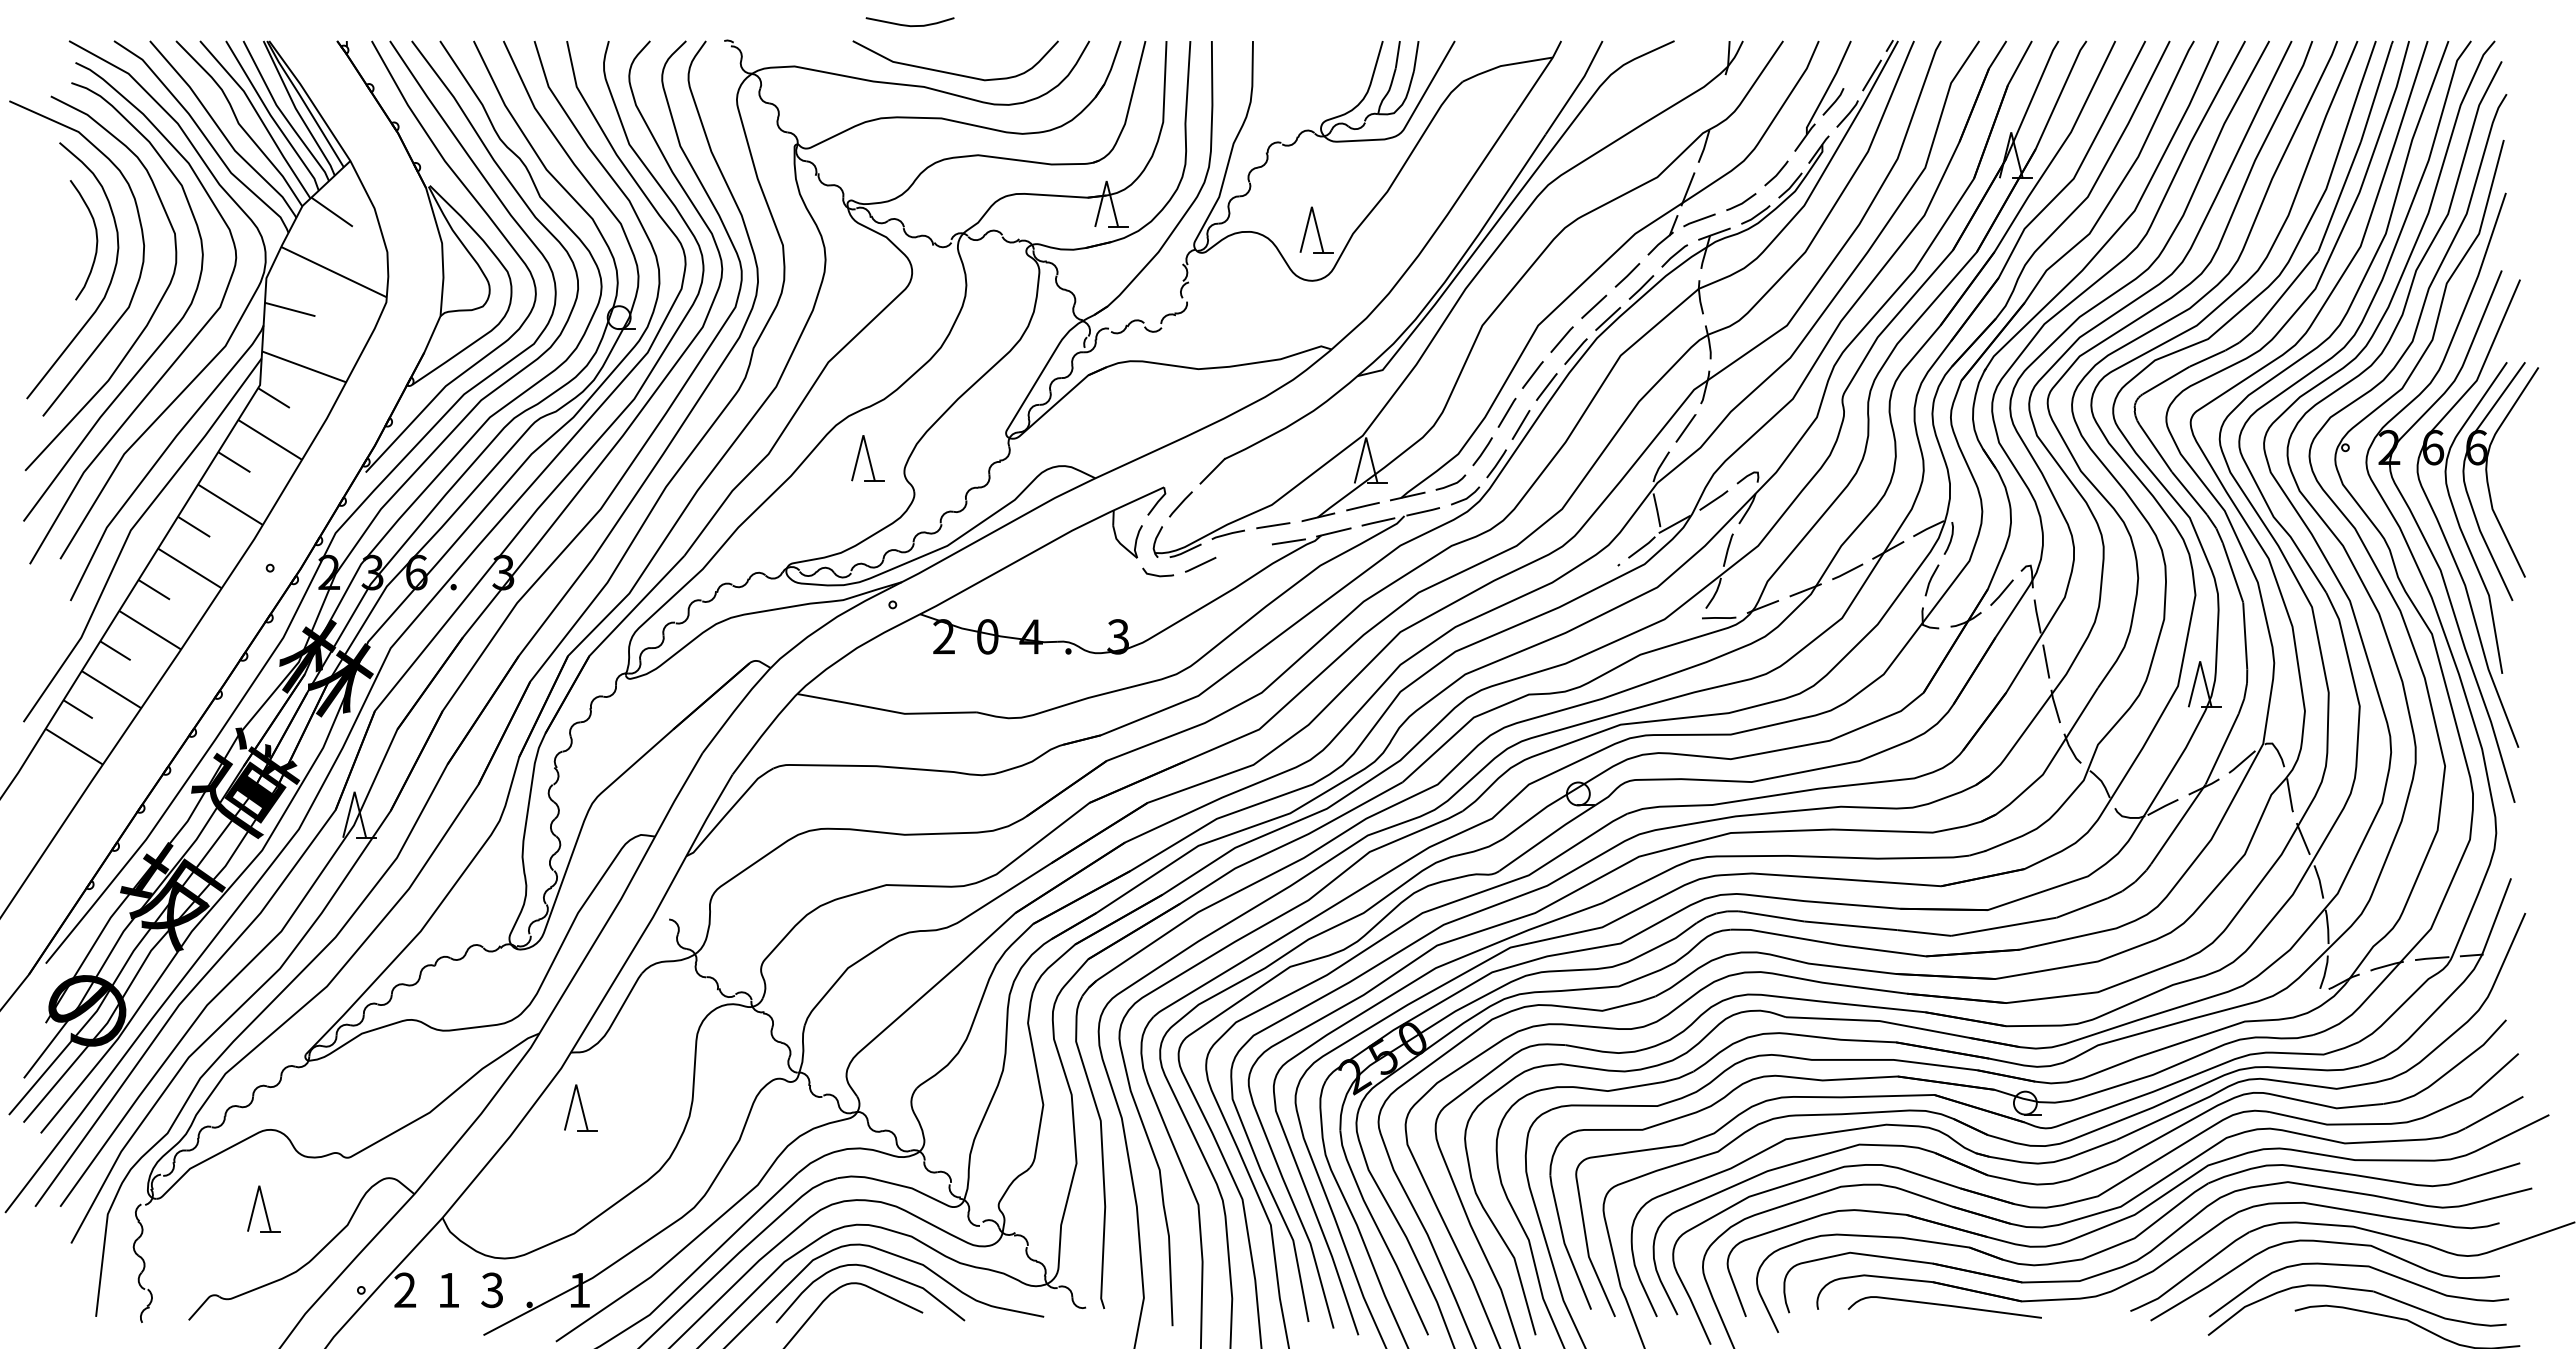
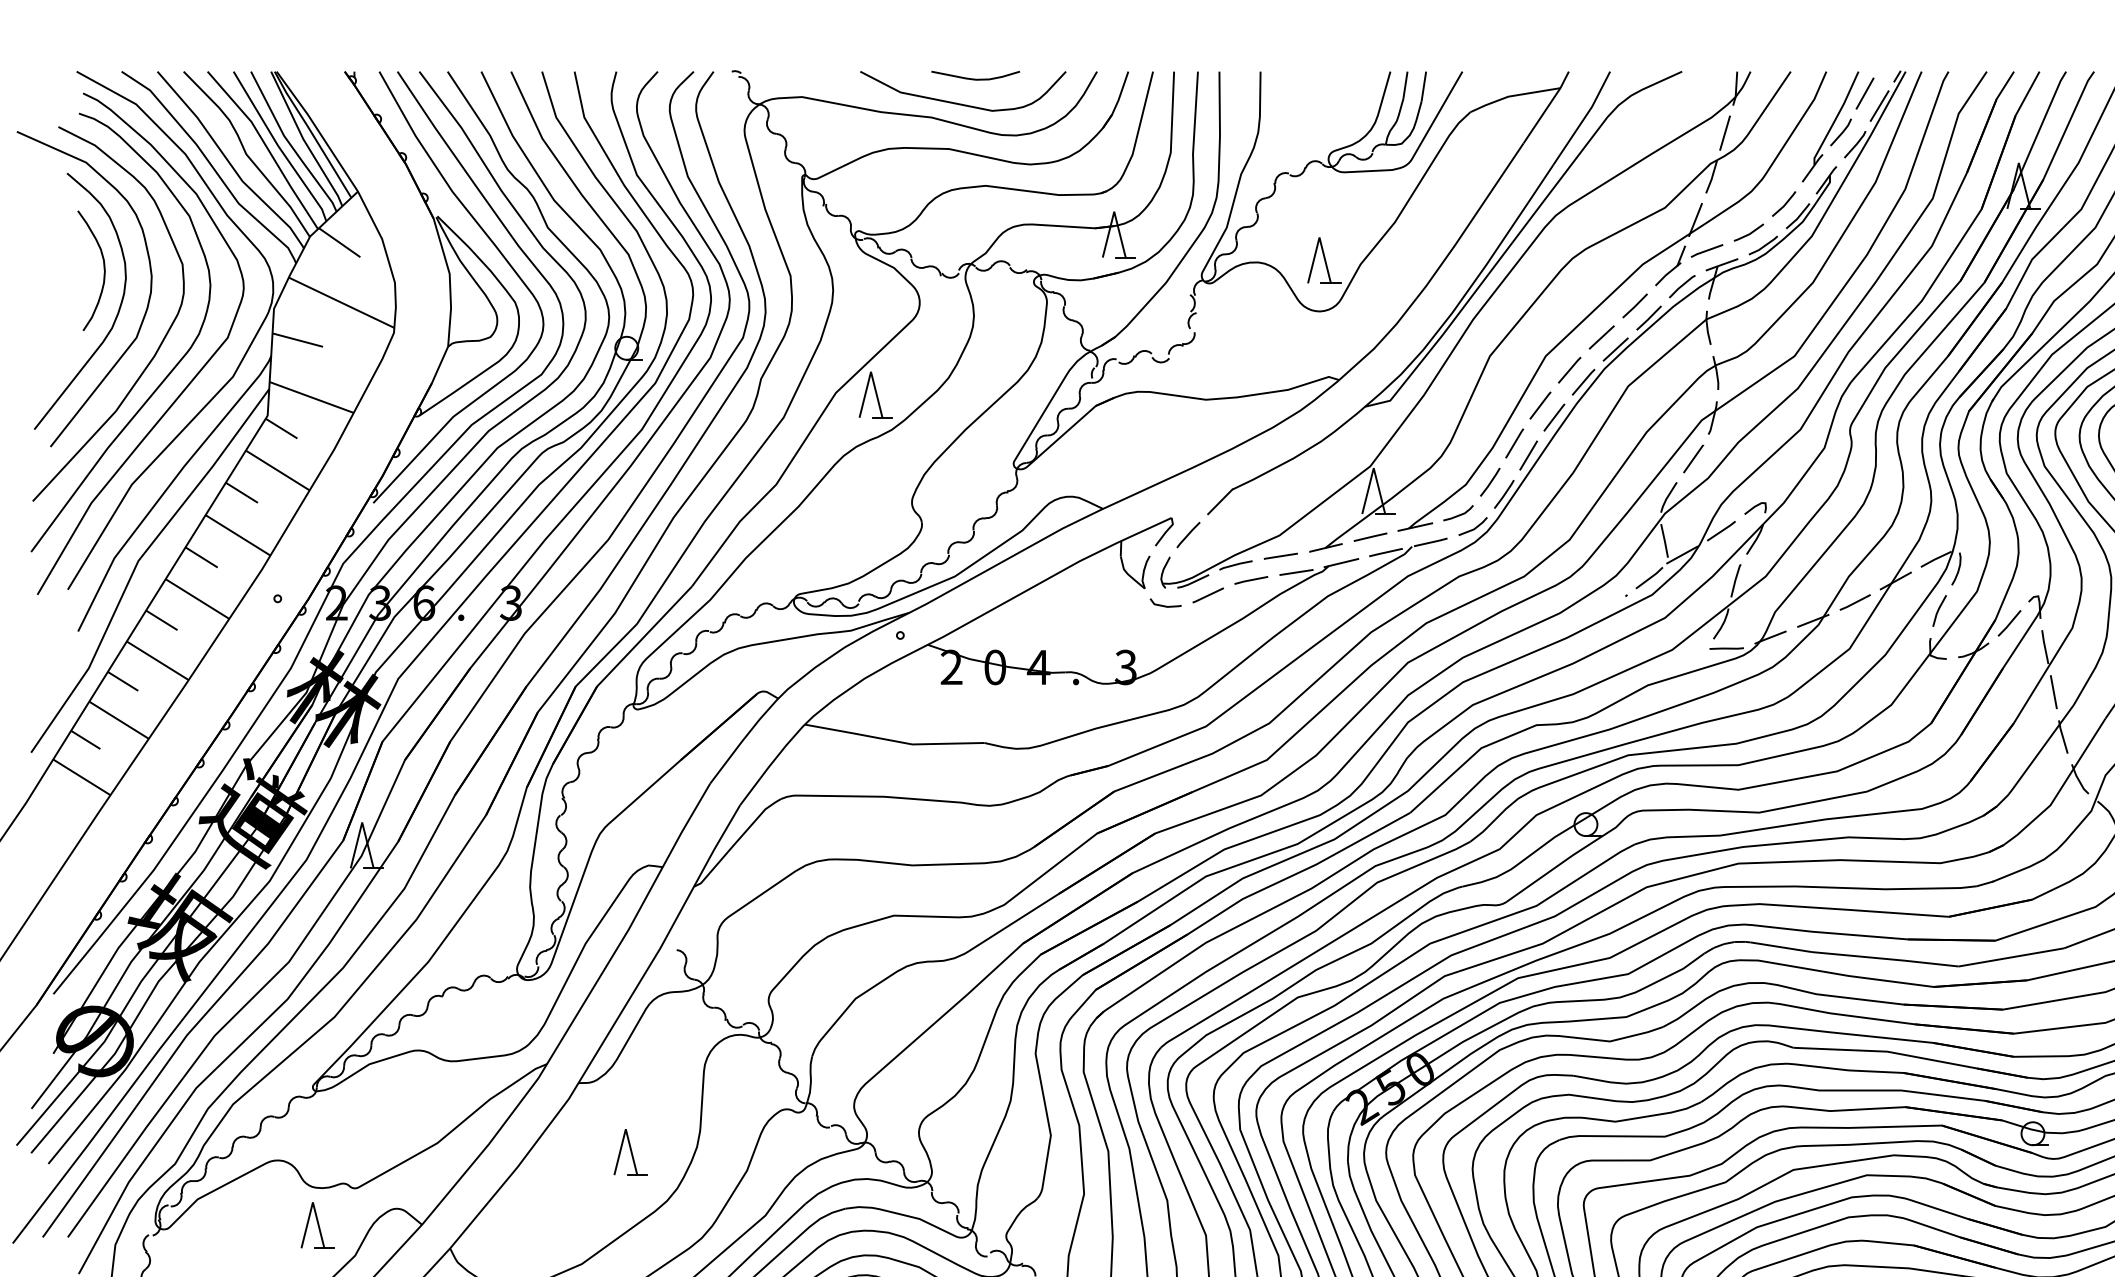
curve: (907, 24) -> (973, 78), moved
line: (1857, 63) -> (1865, 94), added
line: (1717, 102) -> (1725, 133), added
part: (867, 458) -> (875, 395), moved
line: (1243, 549) -> (1251, 580), added
part: (580, 1107) -> (630, 1152), moved
part: (263, 1208) -> (317, 1225), moved

